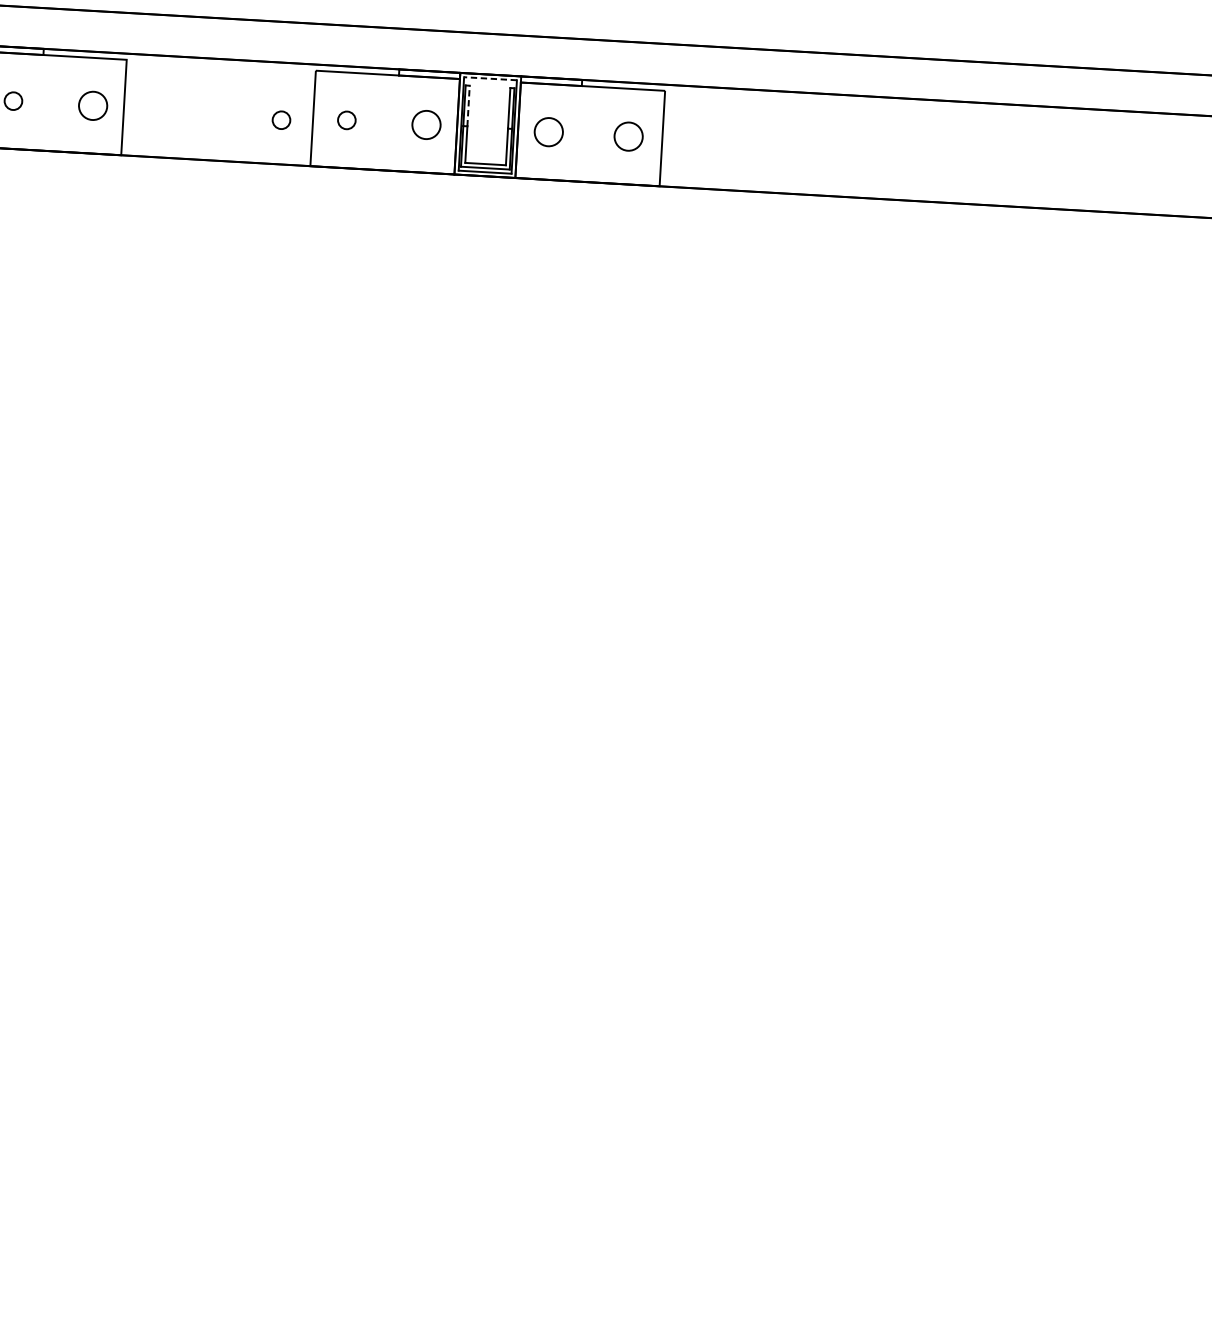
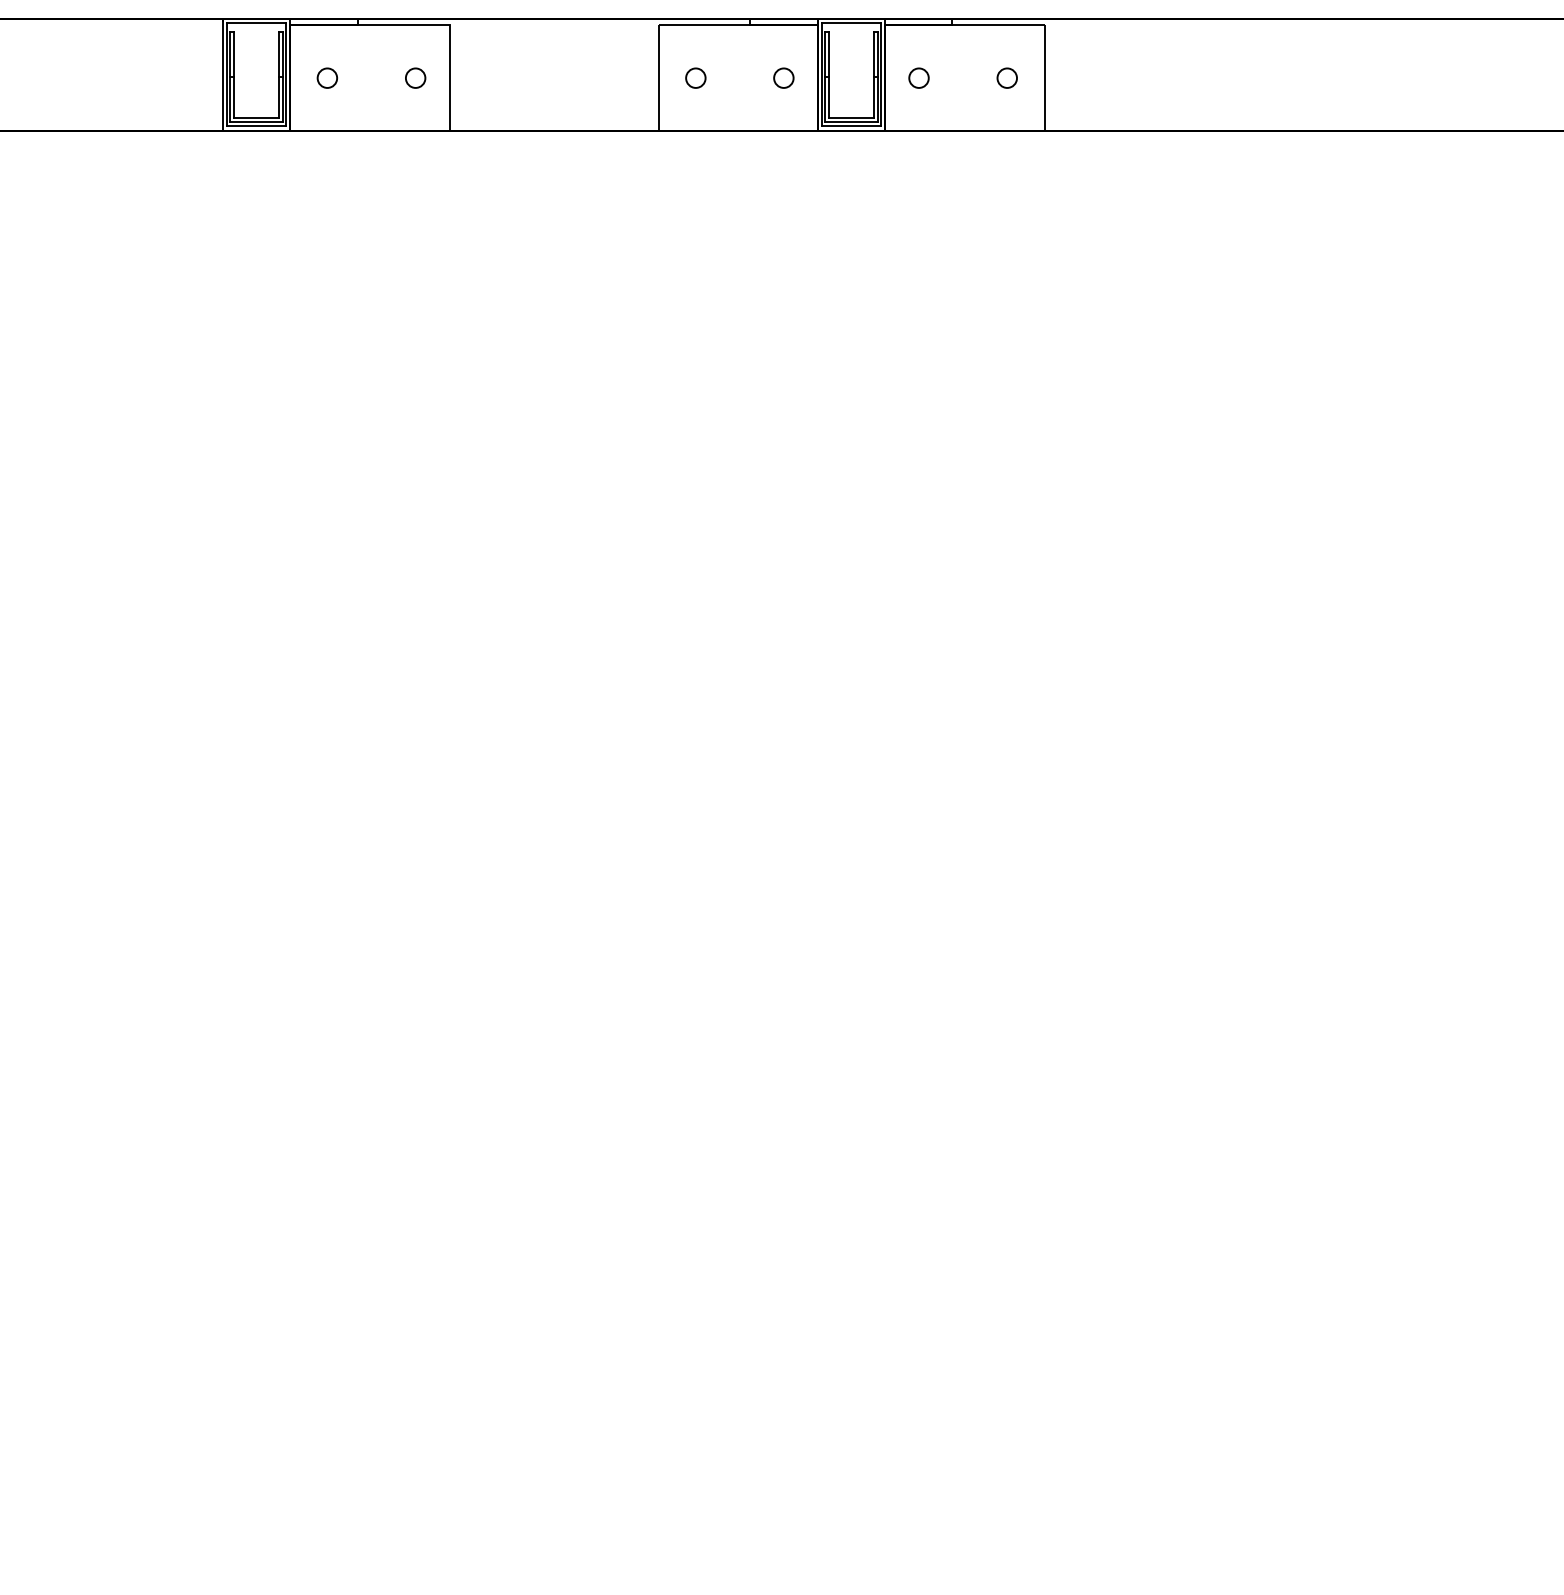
line: (489, 78) -> (850, 23), dashed -> solid
circle: (93, 105) -> (415, 77), size x0.62
line: (469, 105) -> (829, 54), dashed -> solid
circle: (281, 119) -> (623, 81), removed
circle: (426, 124) -> (783, 77), size x0.62
circle: (548, 131) -> (918, 77), size x0.62
circle: (628, 136) -> (1007, 77), size x0.62

